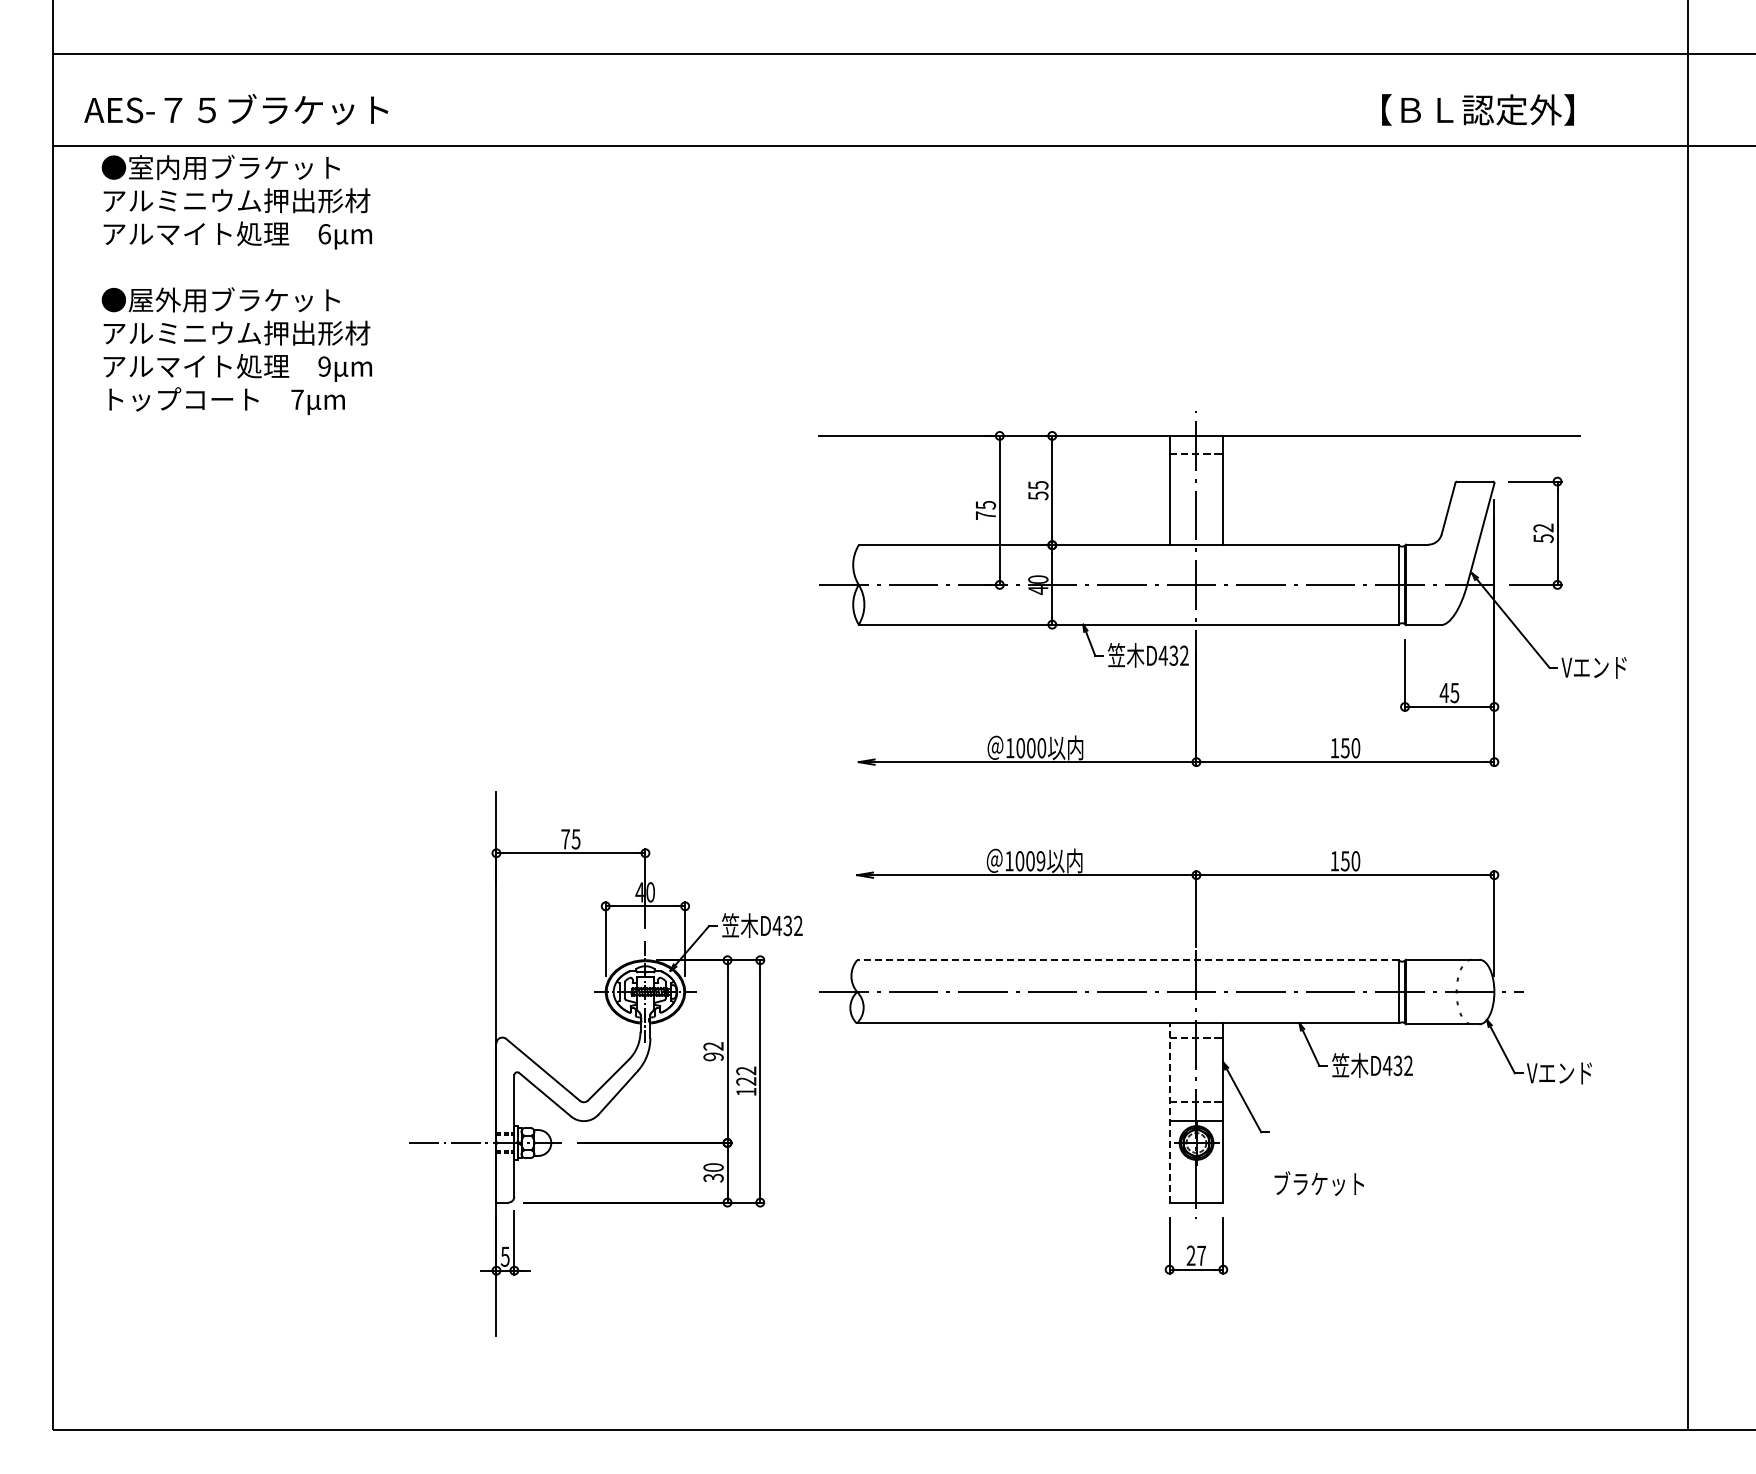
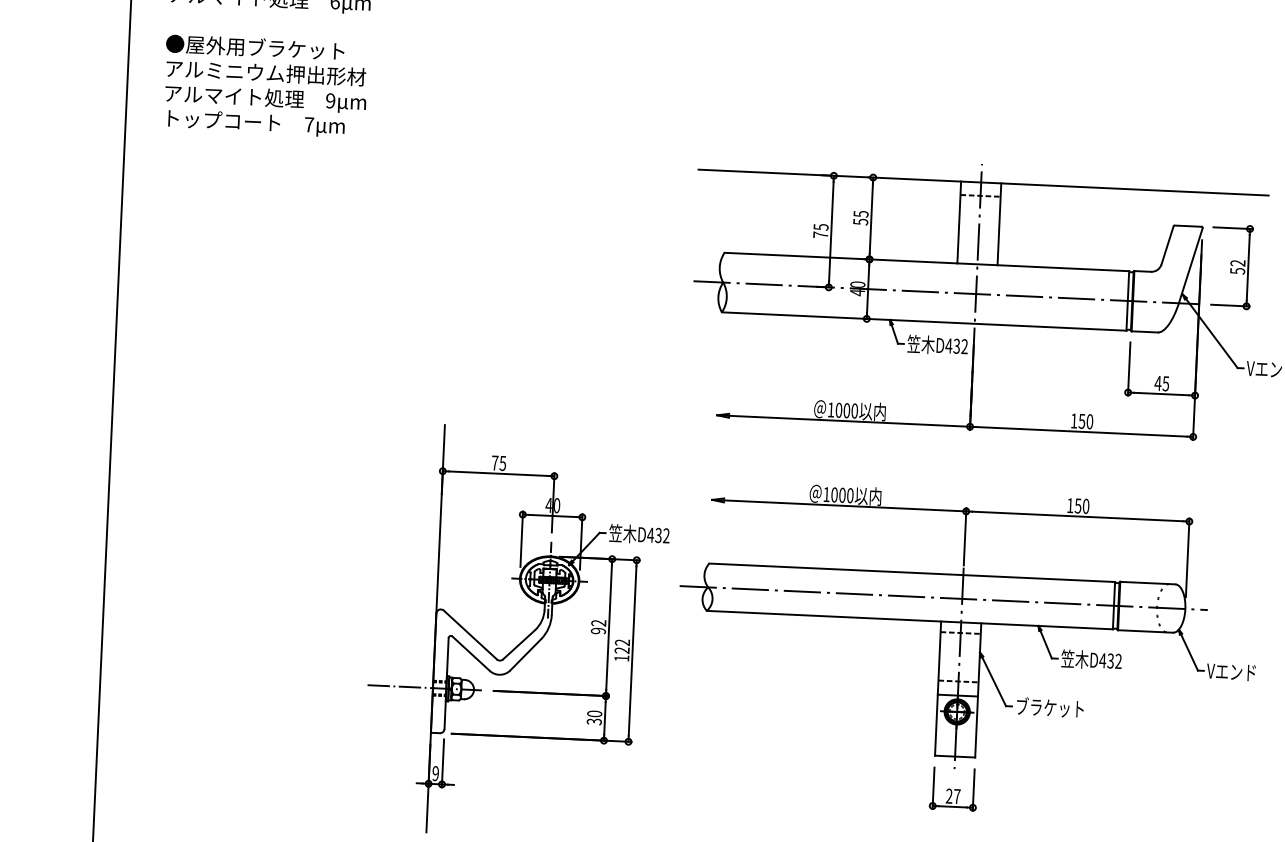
text: (1040, 861) -> (849, 495), 1009 -> 1000
line: (1128, 960) -> (912, 572), dashed -> solid
line: (1169, 1113) -> (937, 688), dashed -> solid
text: (1318, 1183) -> (1049, 707), moved
text: (504, 1256) -> (435, 773), 5 -> 9

